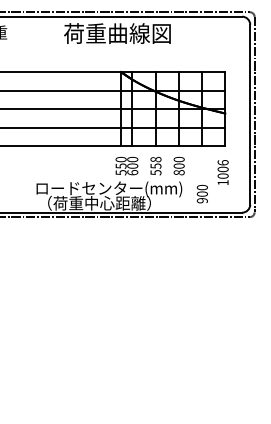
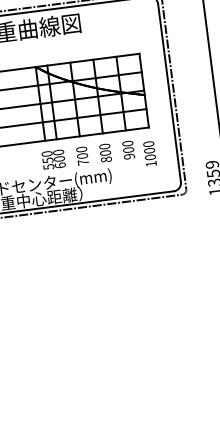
text: (222, 162) -> (148, 143), 1006 -> 1000
text: (155, 165) -> (82, 155), 558 -> 700
text: (201, 194) -> (127, 150), moved

